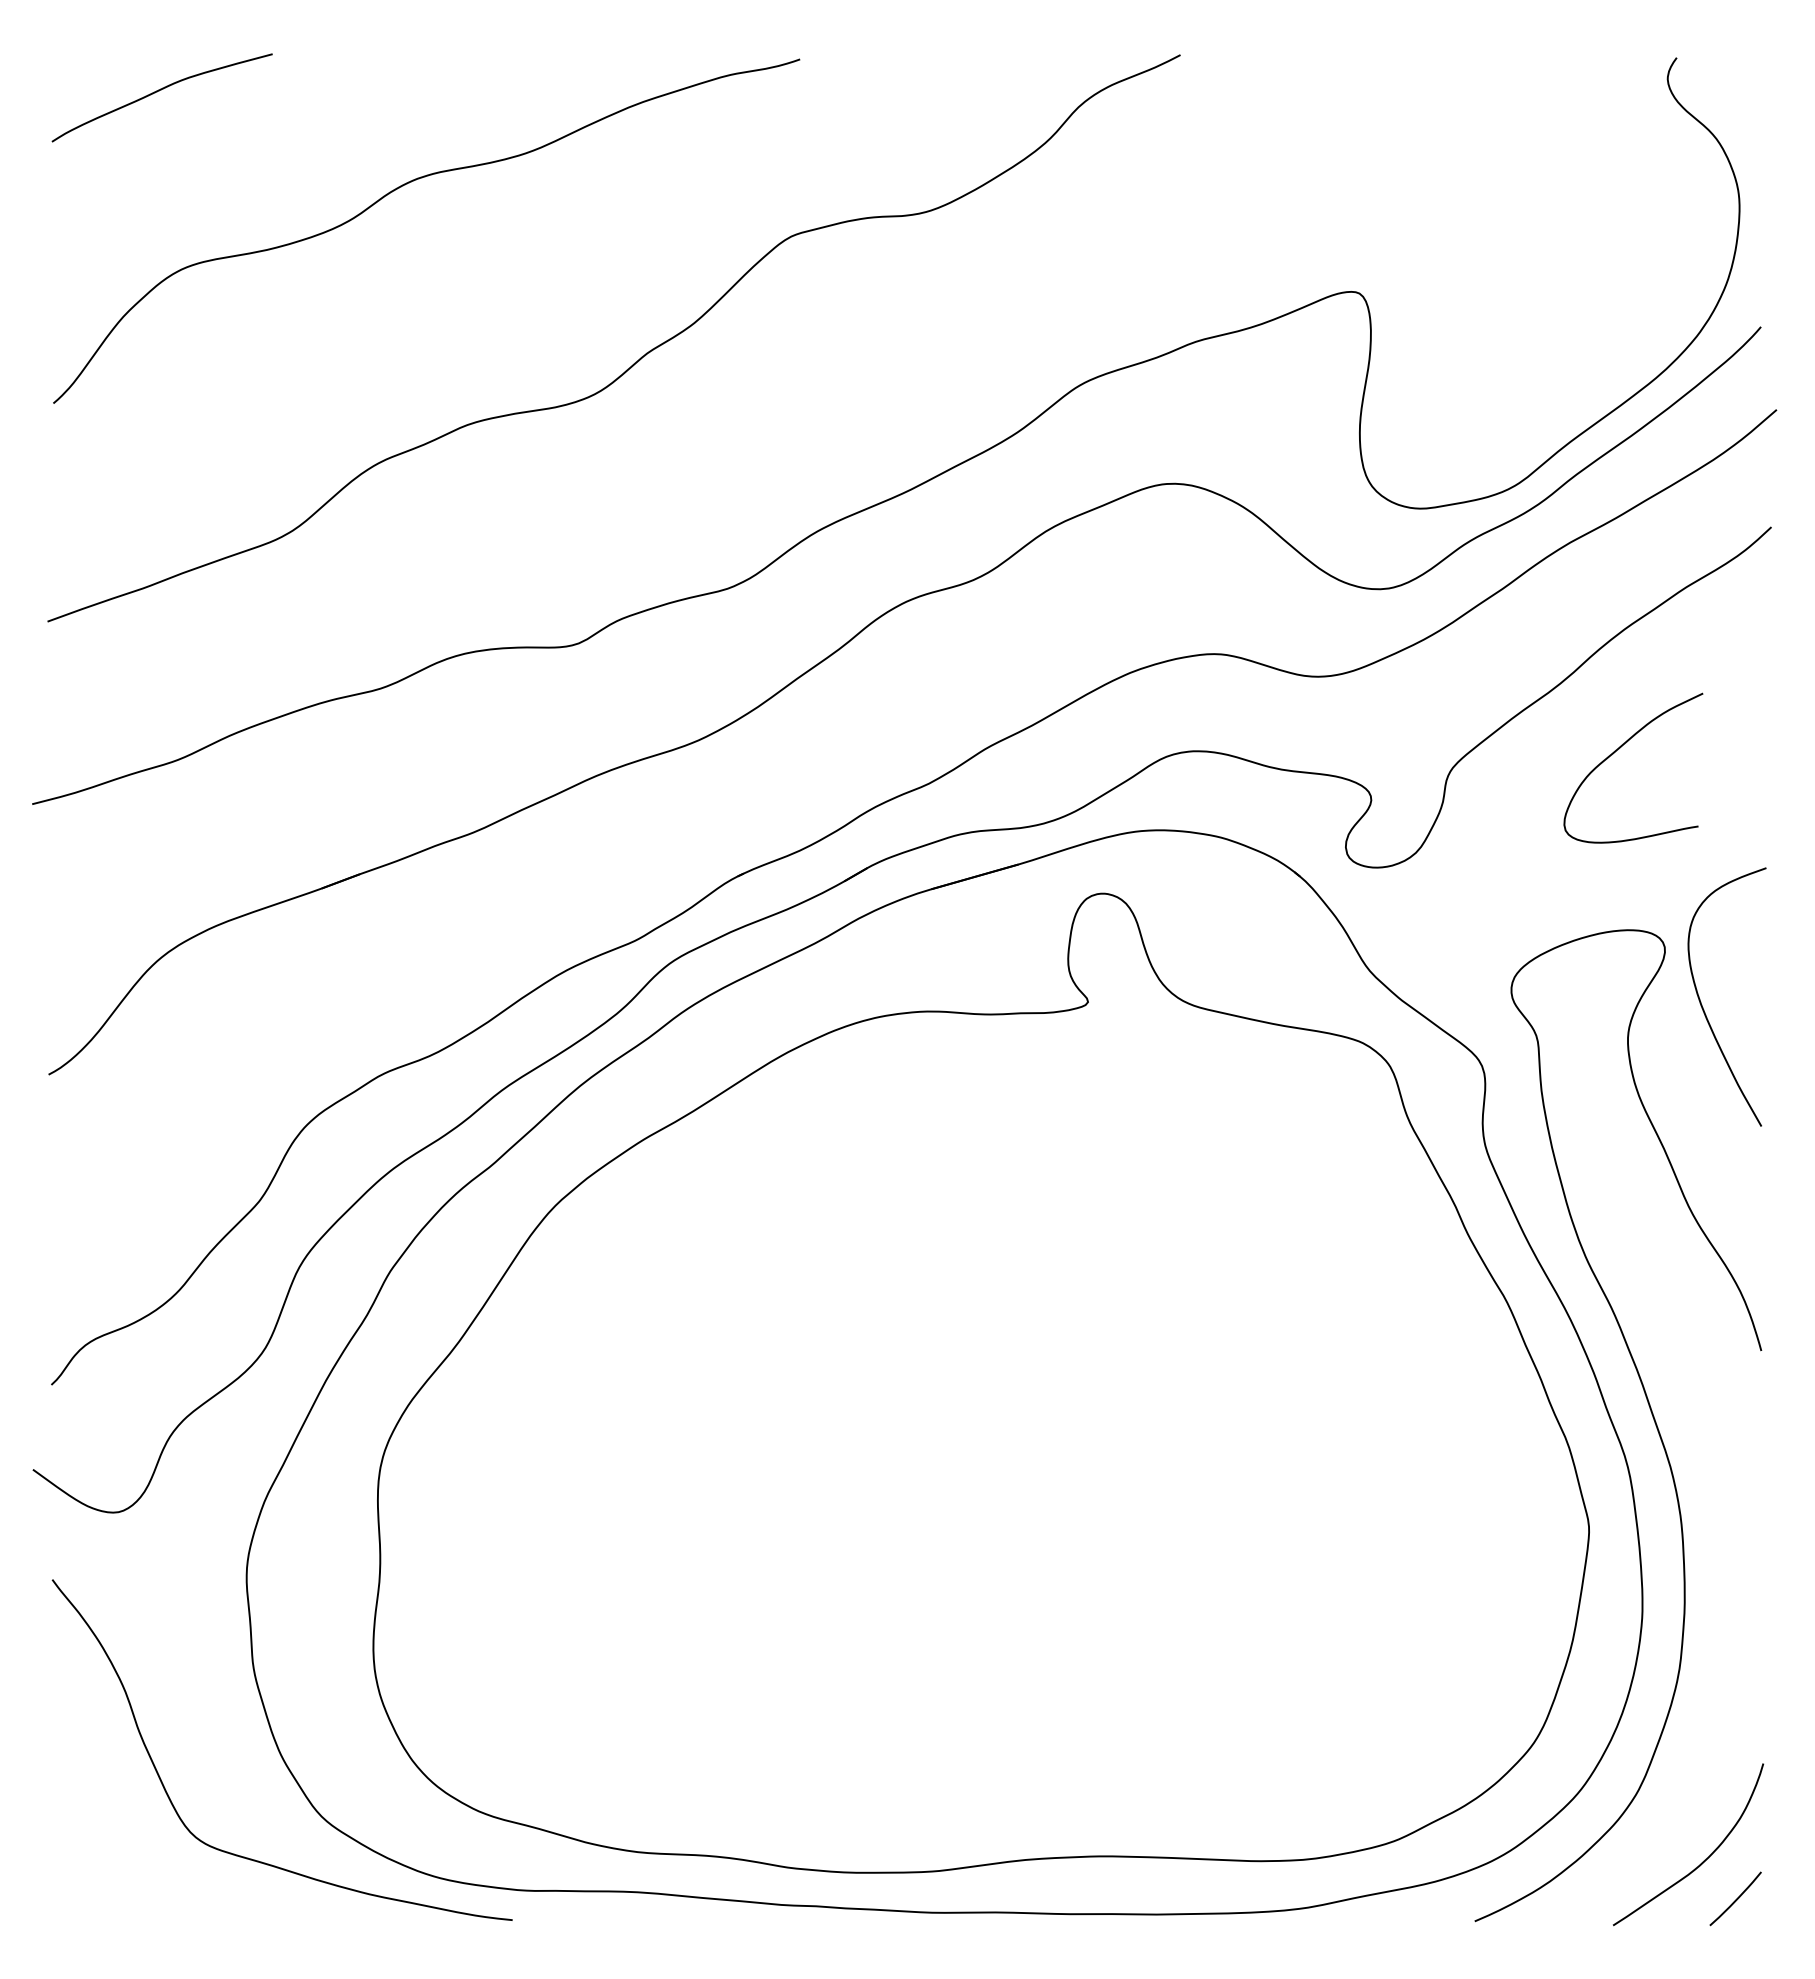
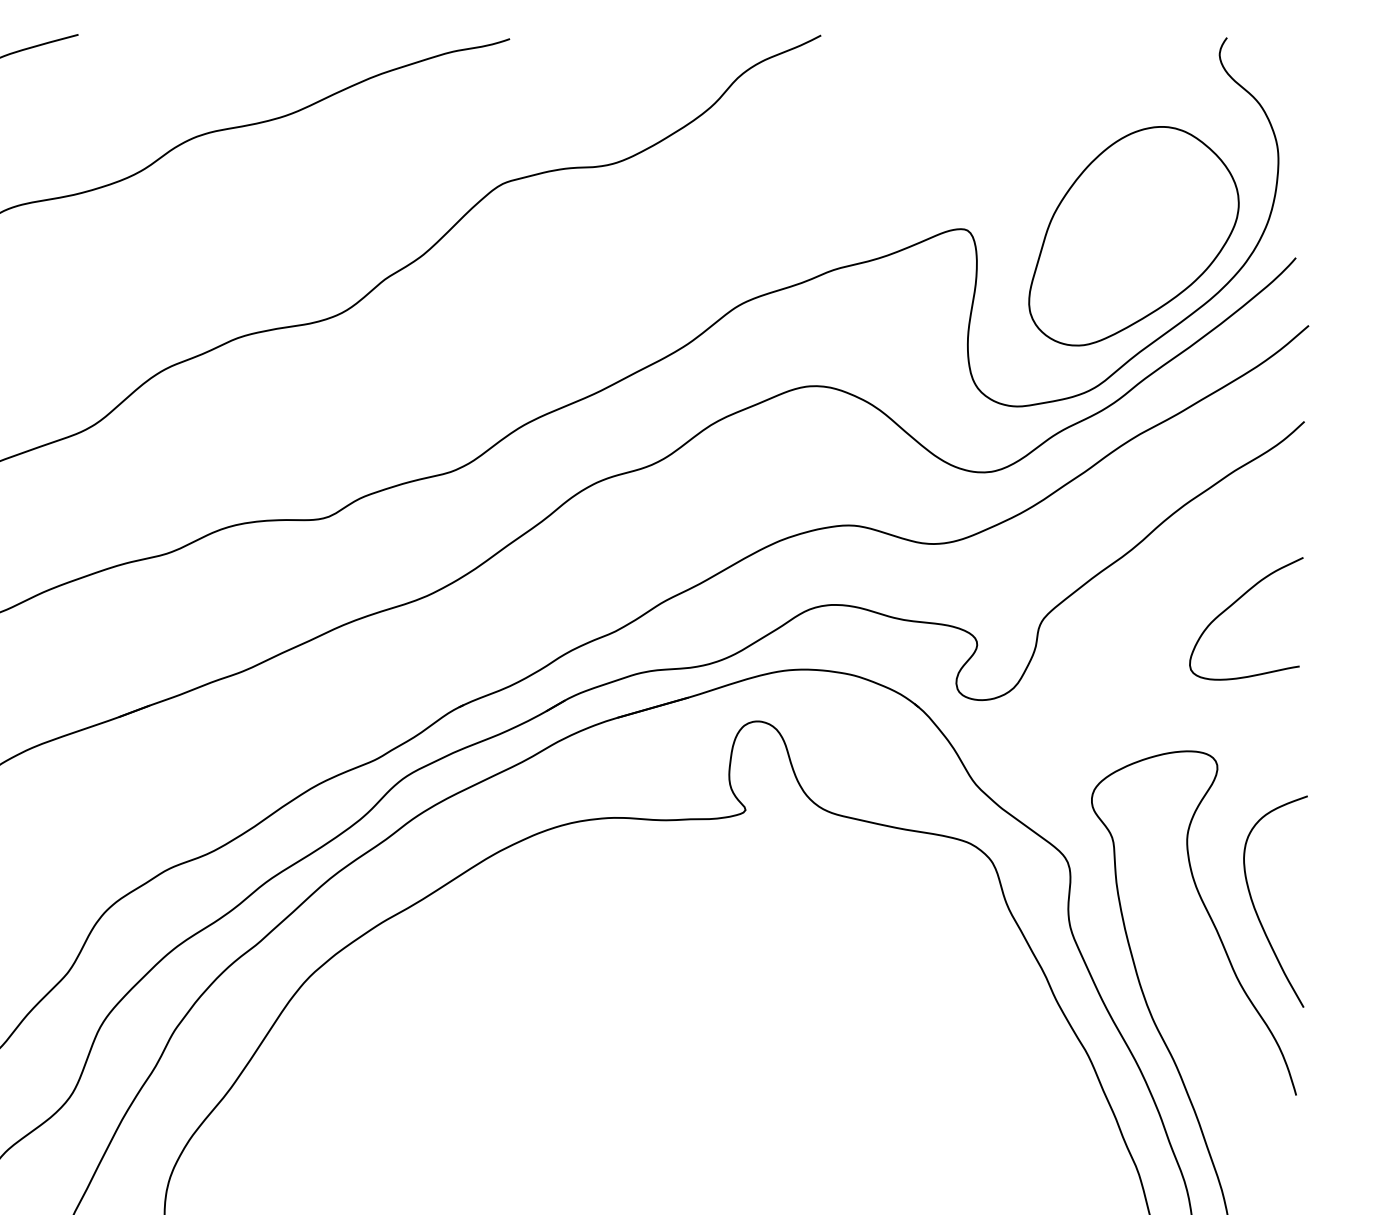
part: (1562, 300) -> (1133, 236), added
curve: (1619, 749) -> (1235, 603), moved
curve: (1702, 1004) -> (1255, 907), moved

